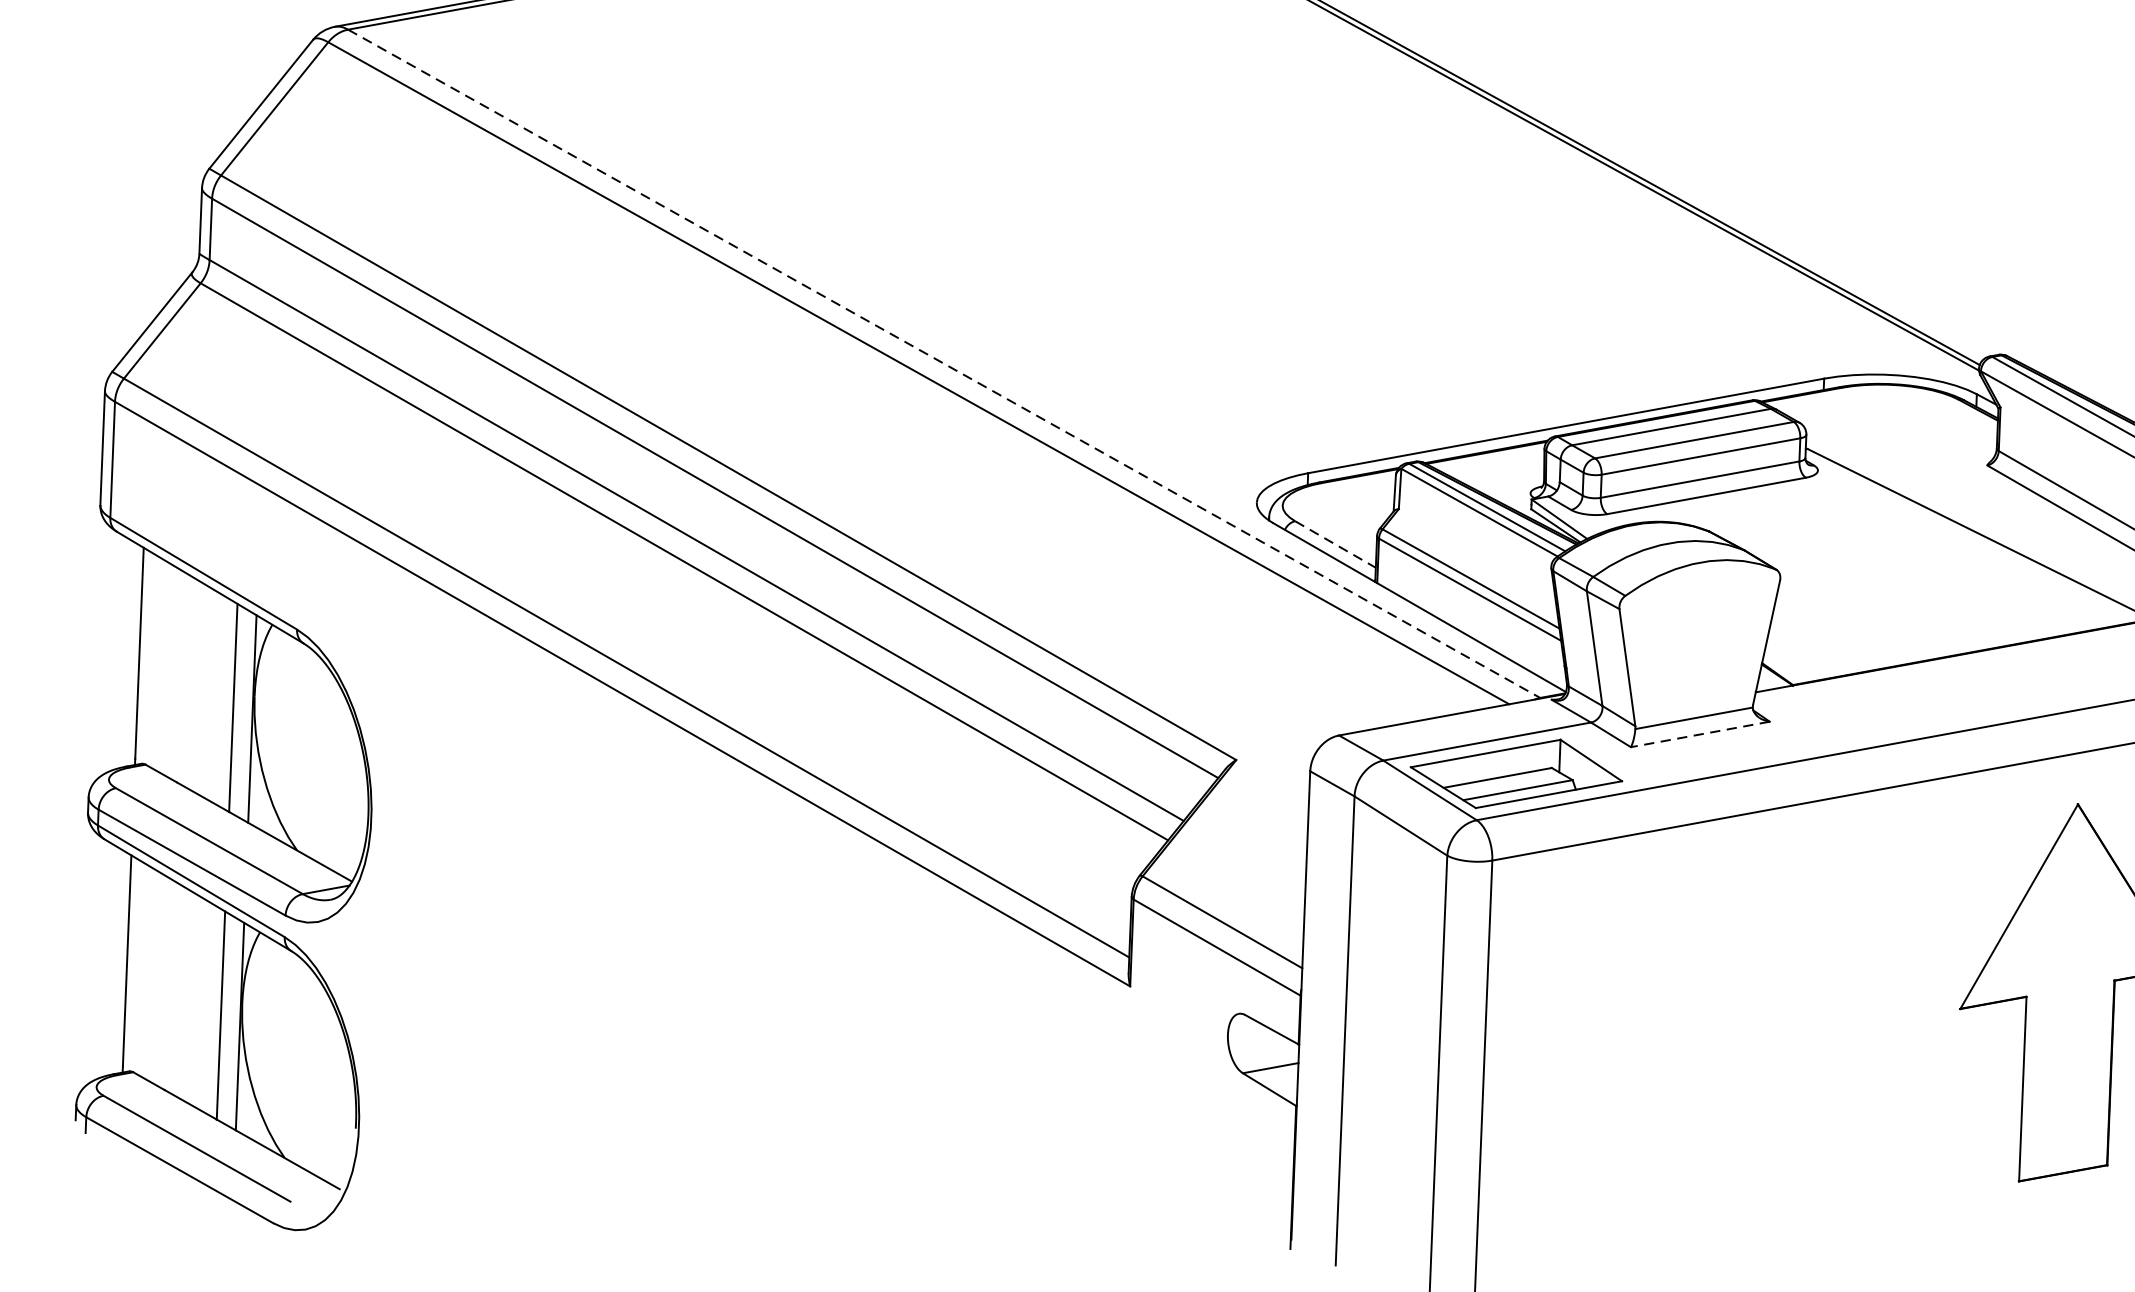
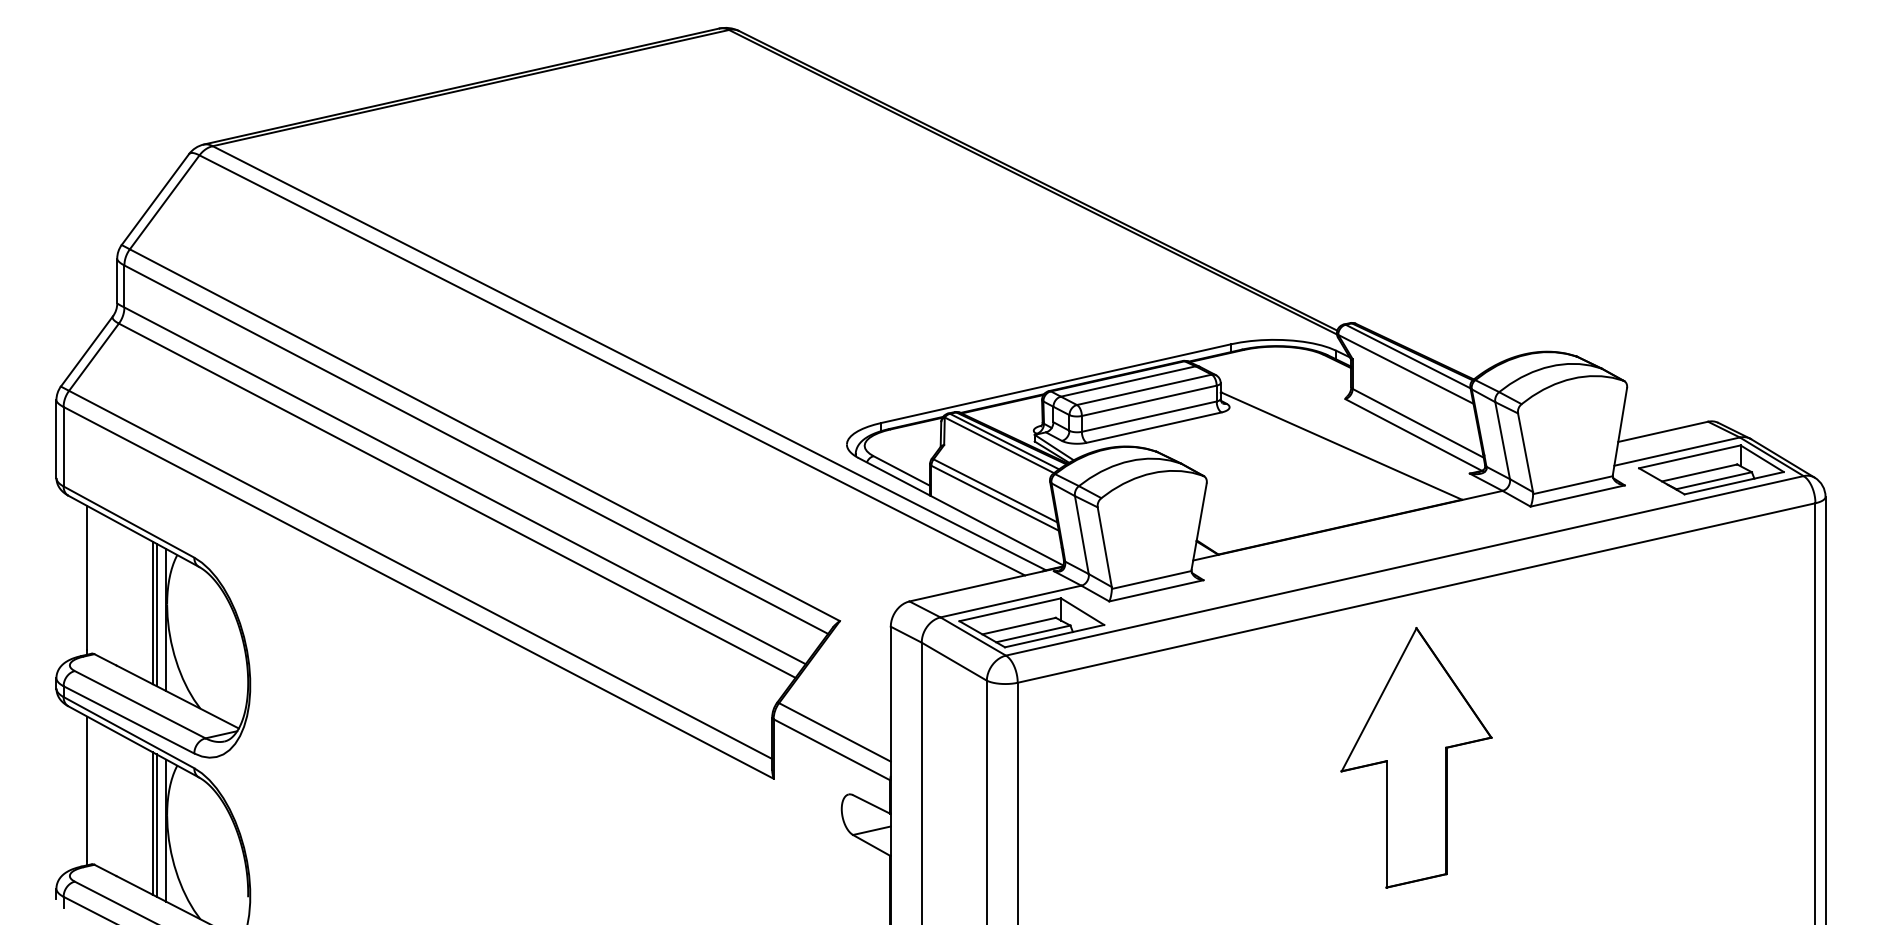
line: (944, 364) -> (629, 358), dashed -> solid
line: (1334, 545) -> (901, 471), dashed -> solid
line: (238, 710) -> (156, 614), added
line: (1698, 733) -> (1155, 590), dashed -> solid
line: (226, 1018) -> (156, 825), added

